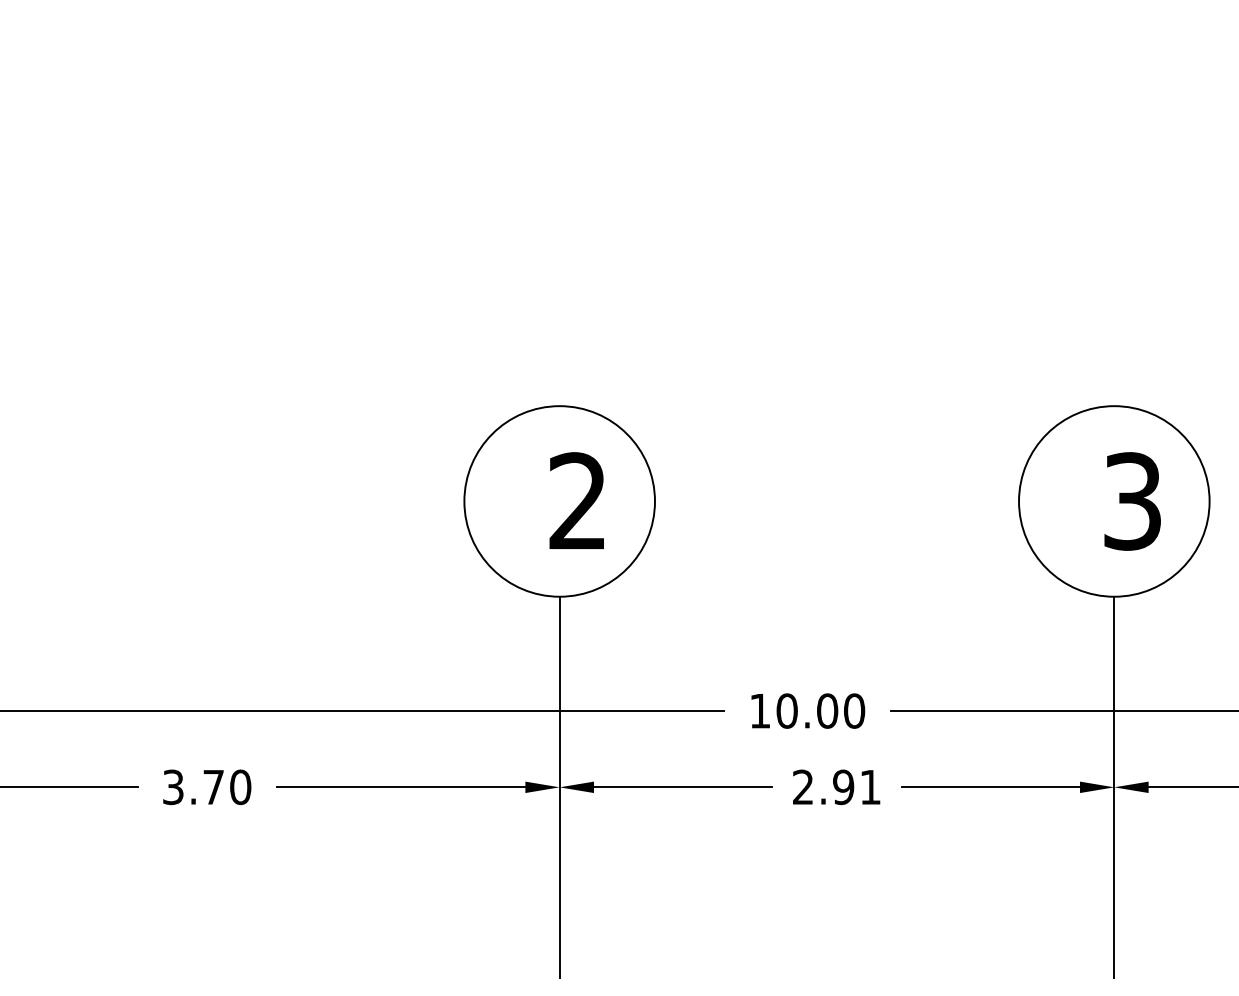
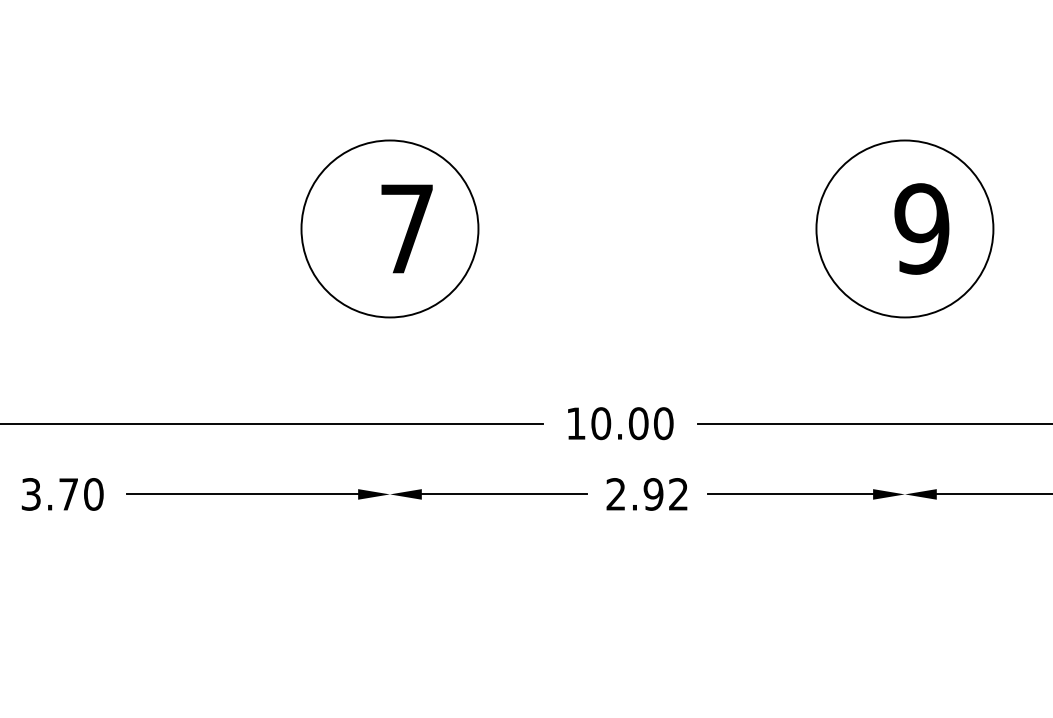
text: (577, 500) -> (406, 228), 2 -> 7
text: (1132, 501) -> (921, 229), 3 -> 9
line: (559, 786) -> (389, 493), removed
text: (870, 786) -> (678, 493), 2.91 -> 2.92
line: (1114, 786) -> (905, 493), removed

